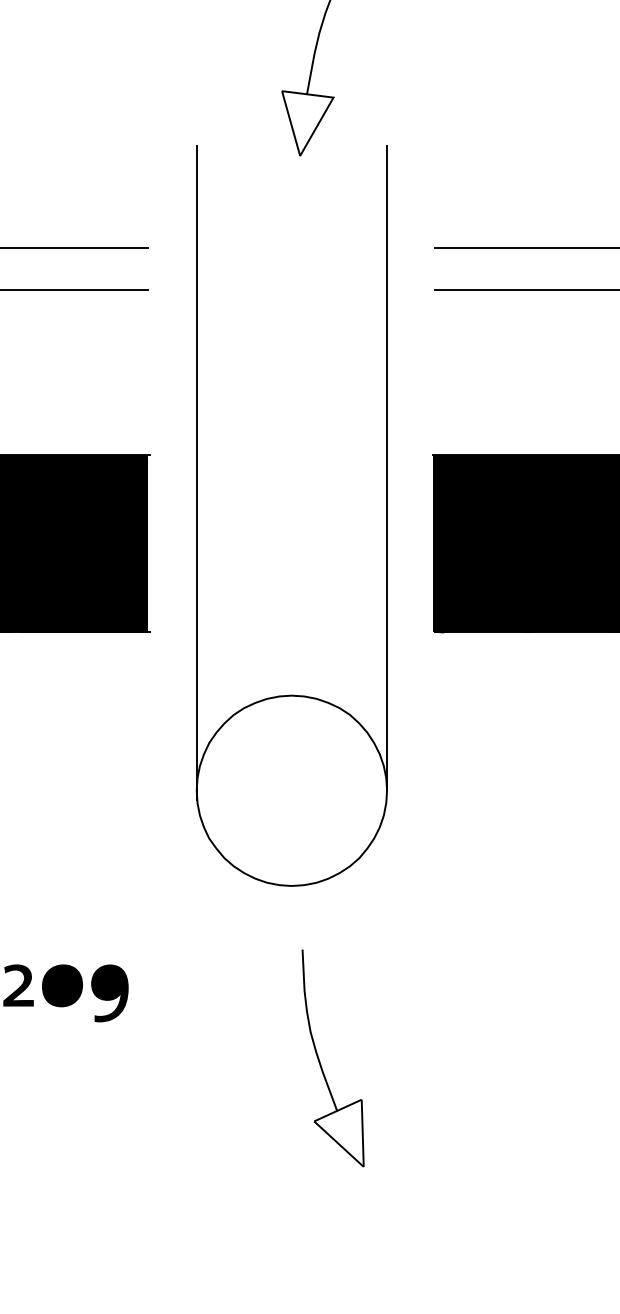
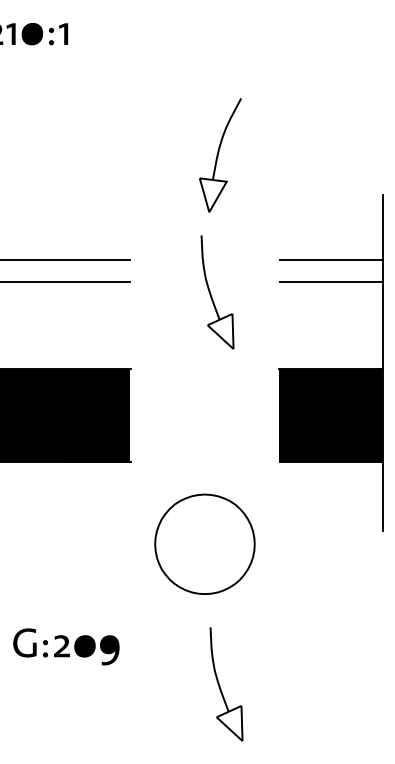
part: (304, 311) -> (211, 293), added
line: (386, 468) -> (254, 375), removed
line: (197, 473) -> (155, 378), removed

